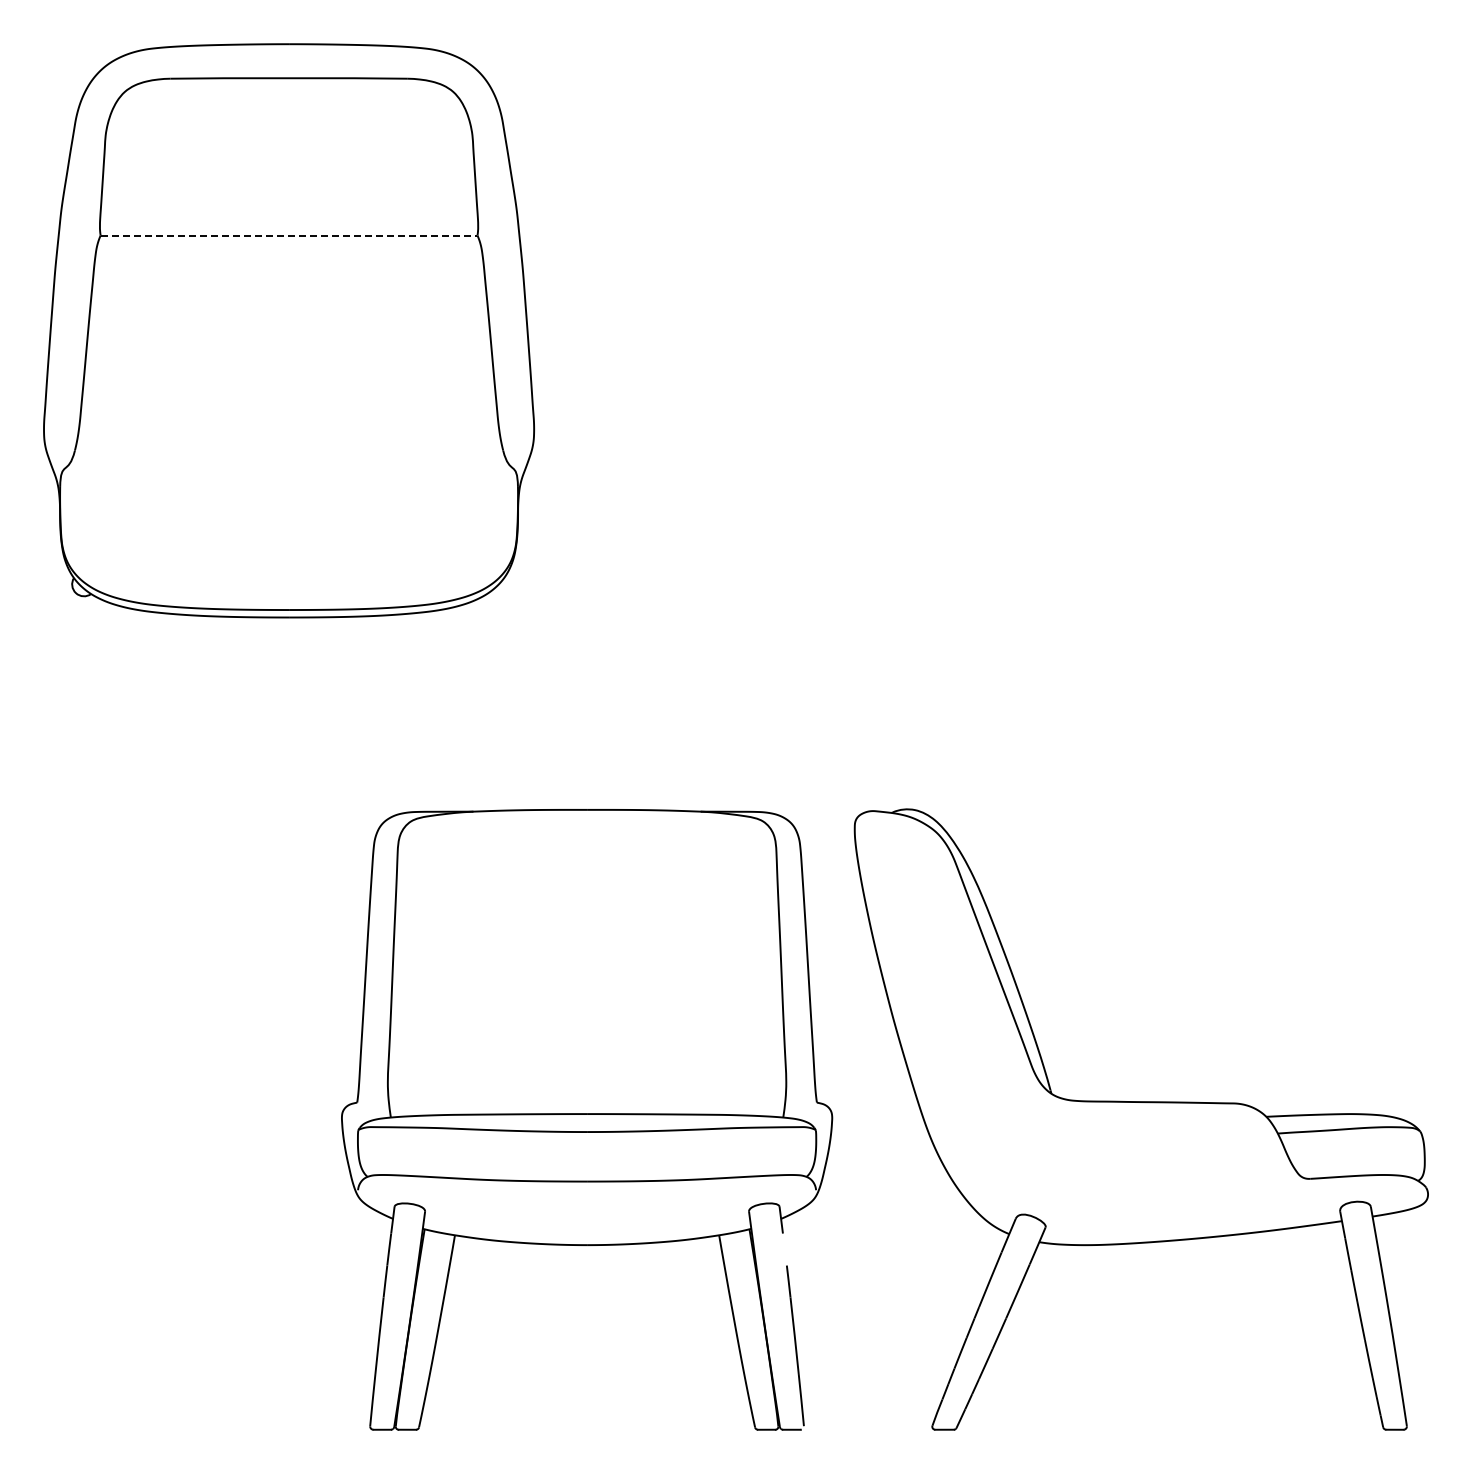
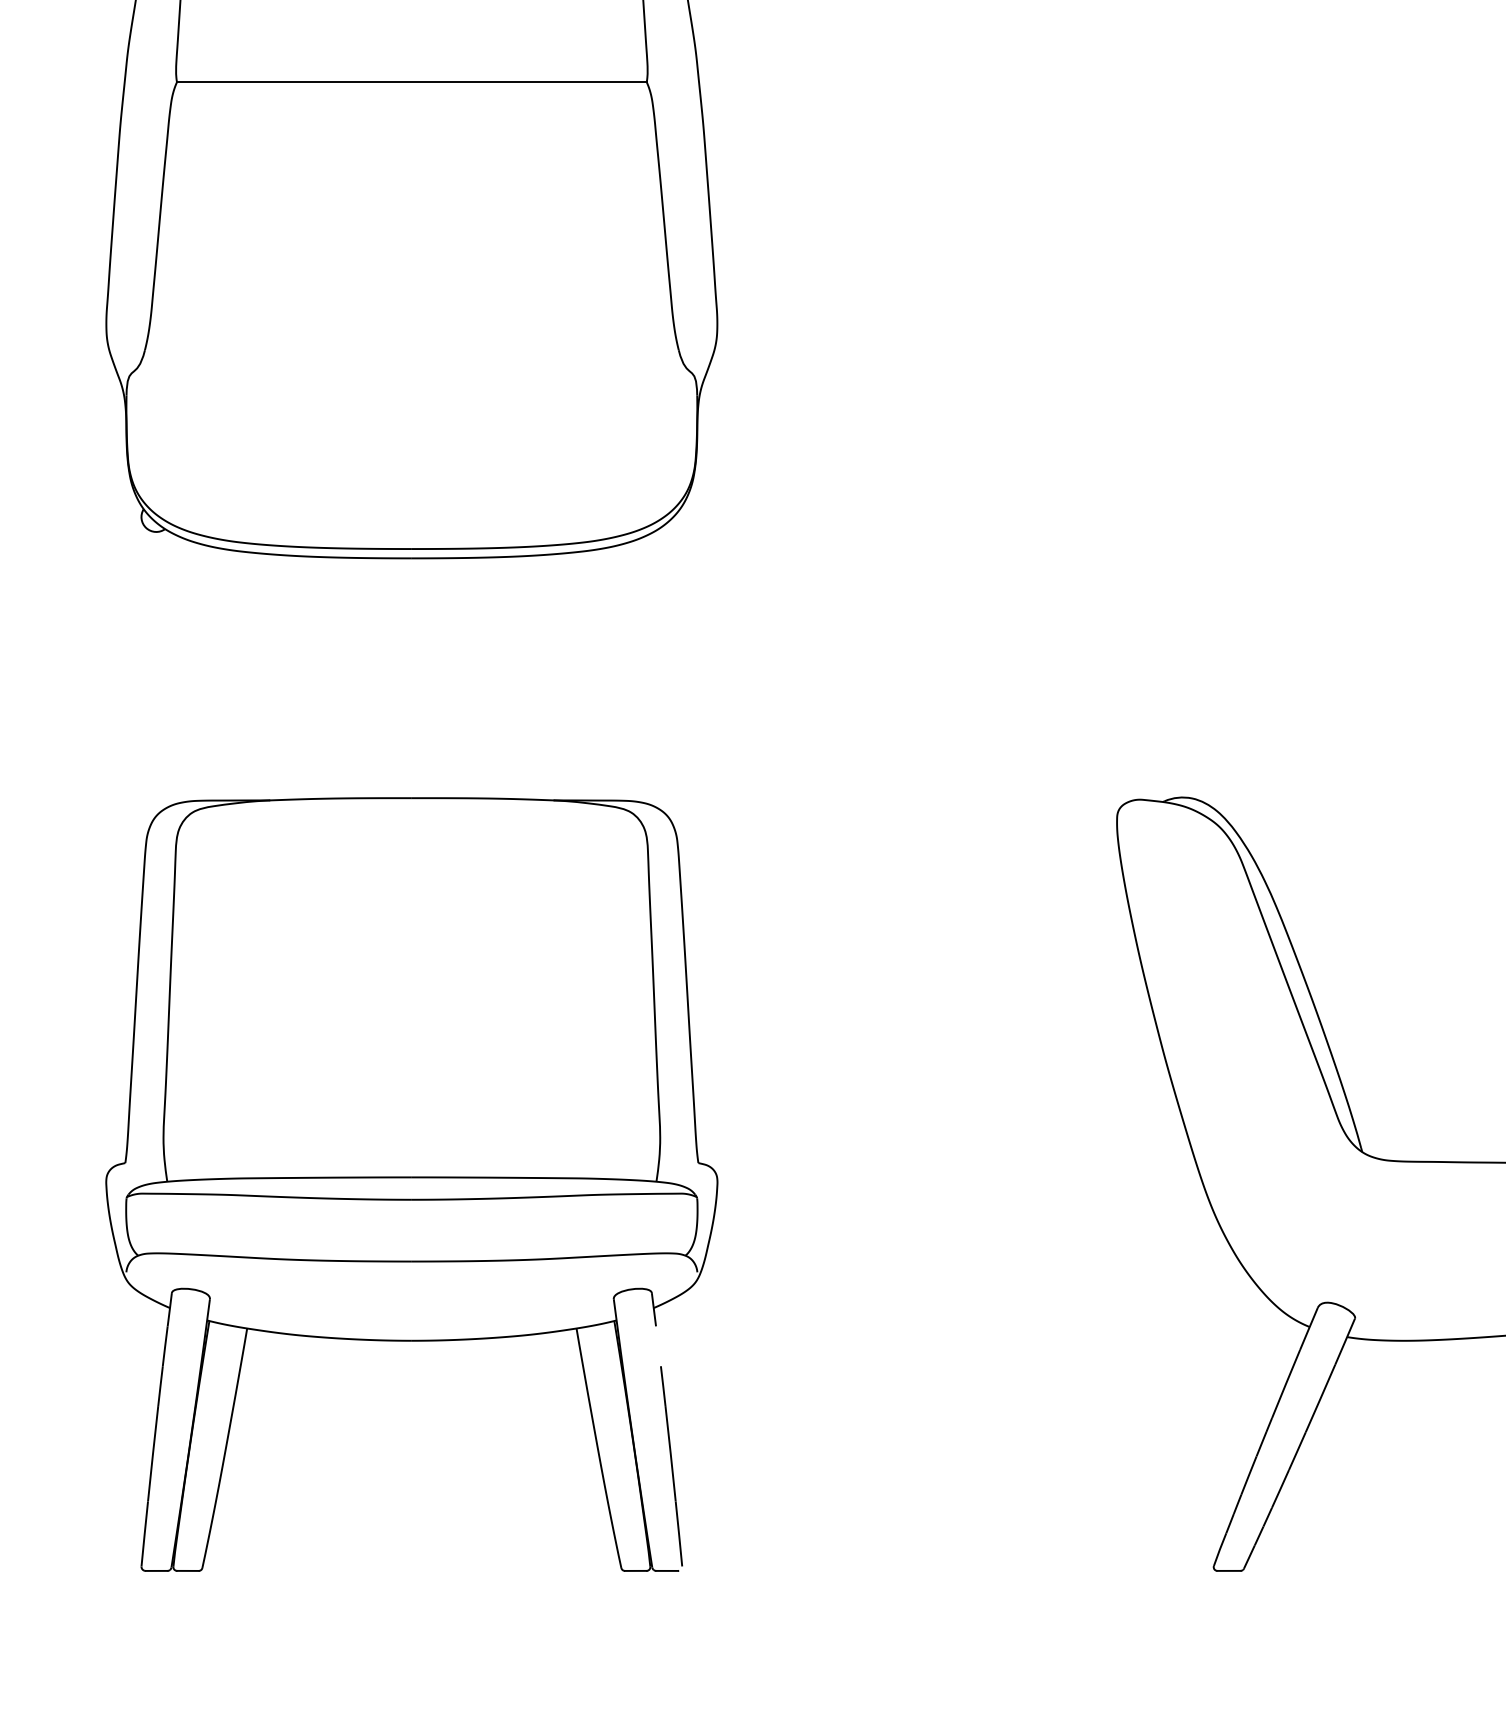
line: (289, 235) -> (412, 82), dashed -> solid
part: (587, 1119) -> (412, 1184), moved

